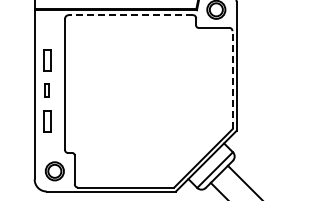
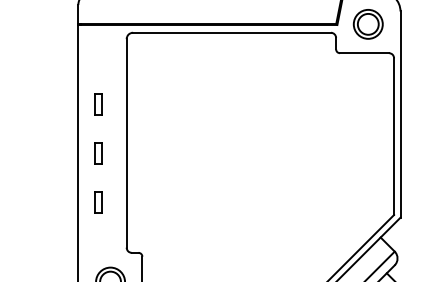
line: (131, 15) -> (232, 33), dashed -> solid
part: (46, 59) -> (97, 103), size x0.62
line: (232, 79) -> (394, 135), dashed -> solid
part: (46, 121) -> (97, 202), size x0.62

